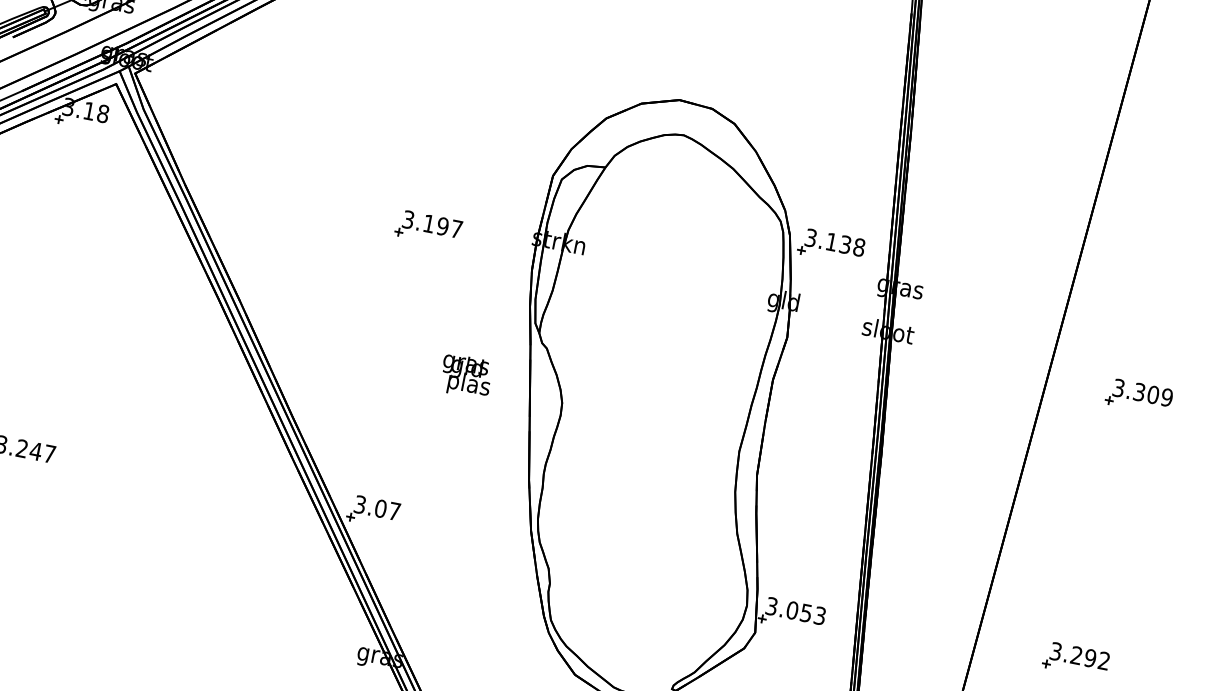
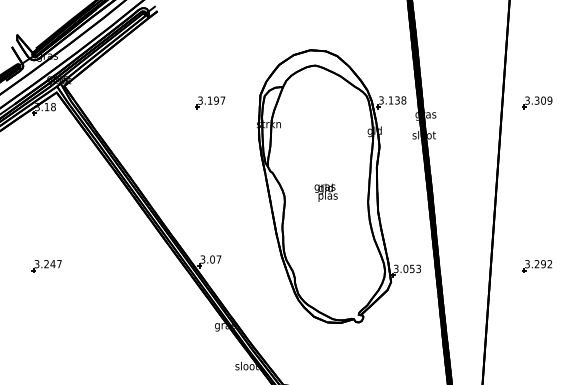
part: (429, 227) -> (210, 102), moved
text: (464, 375) -> (325, 192), moved
part: (1139, 396) -> (537, 102), moved

